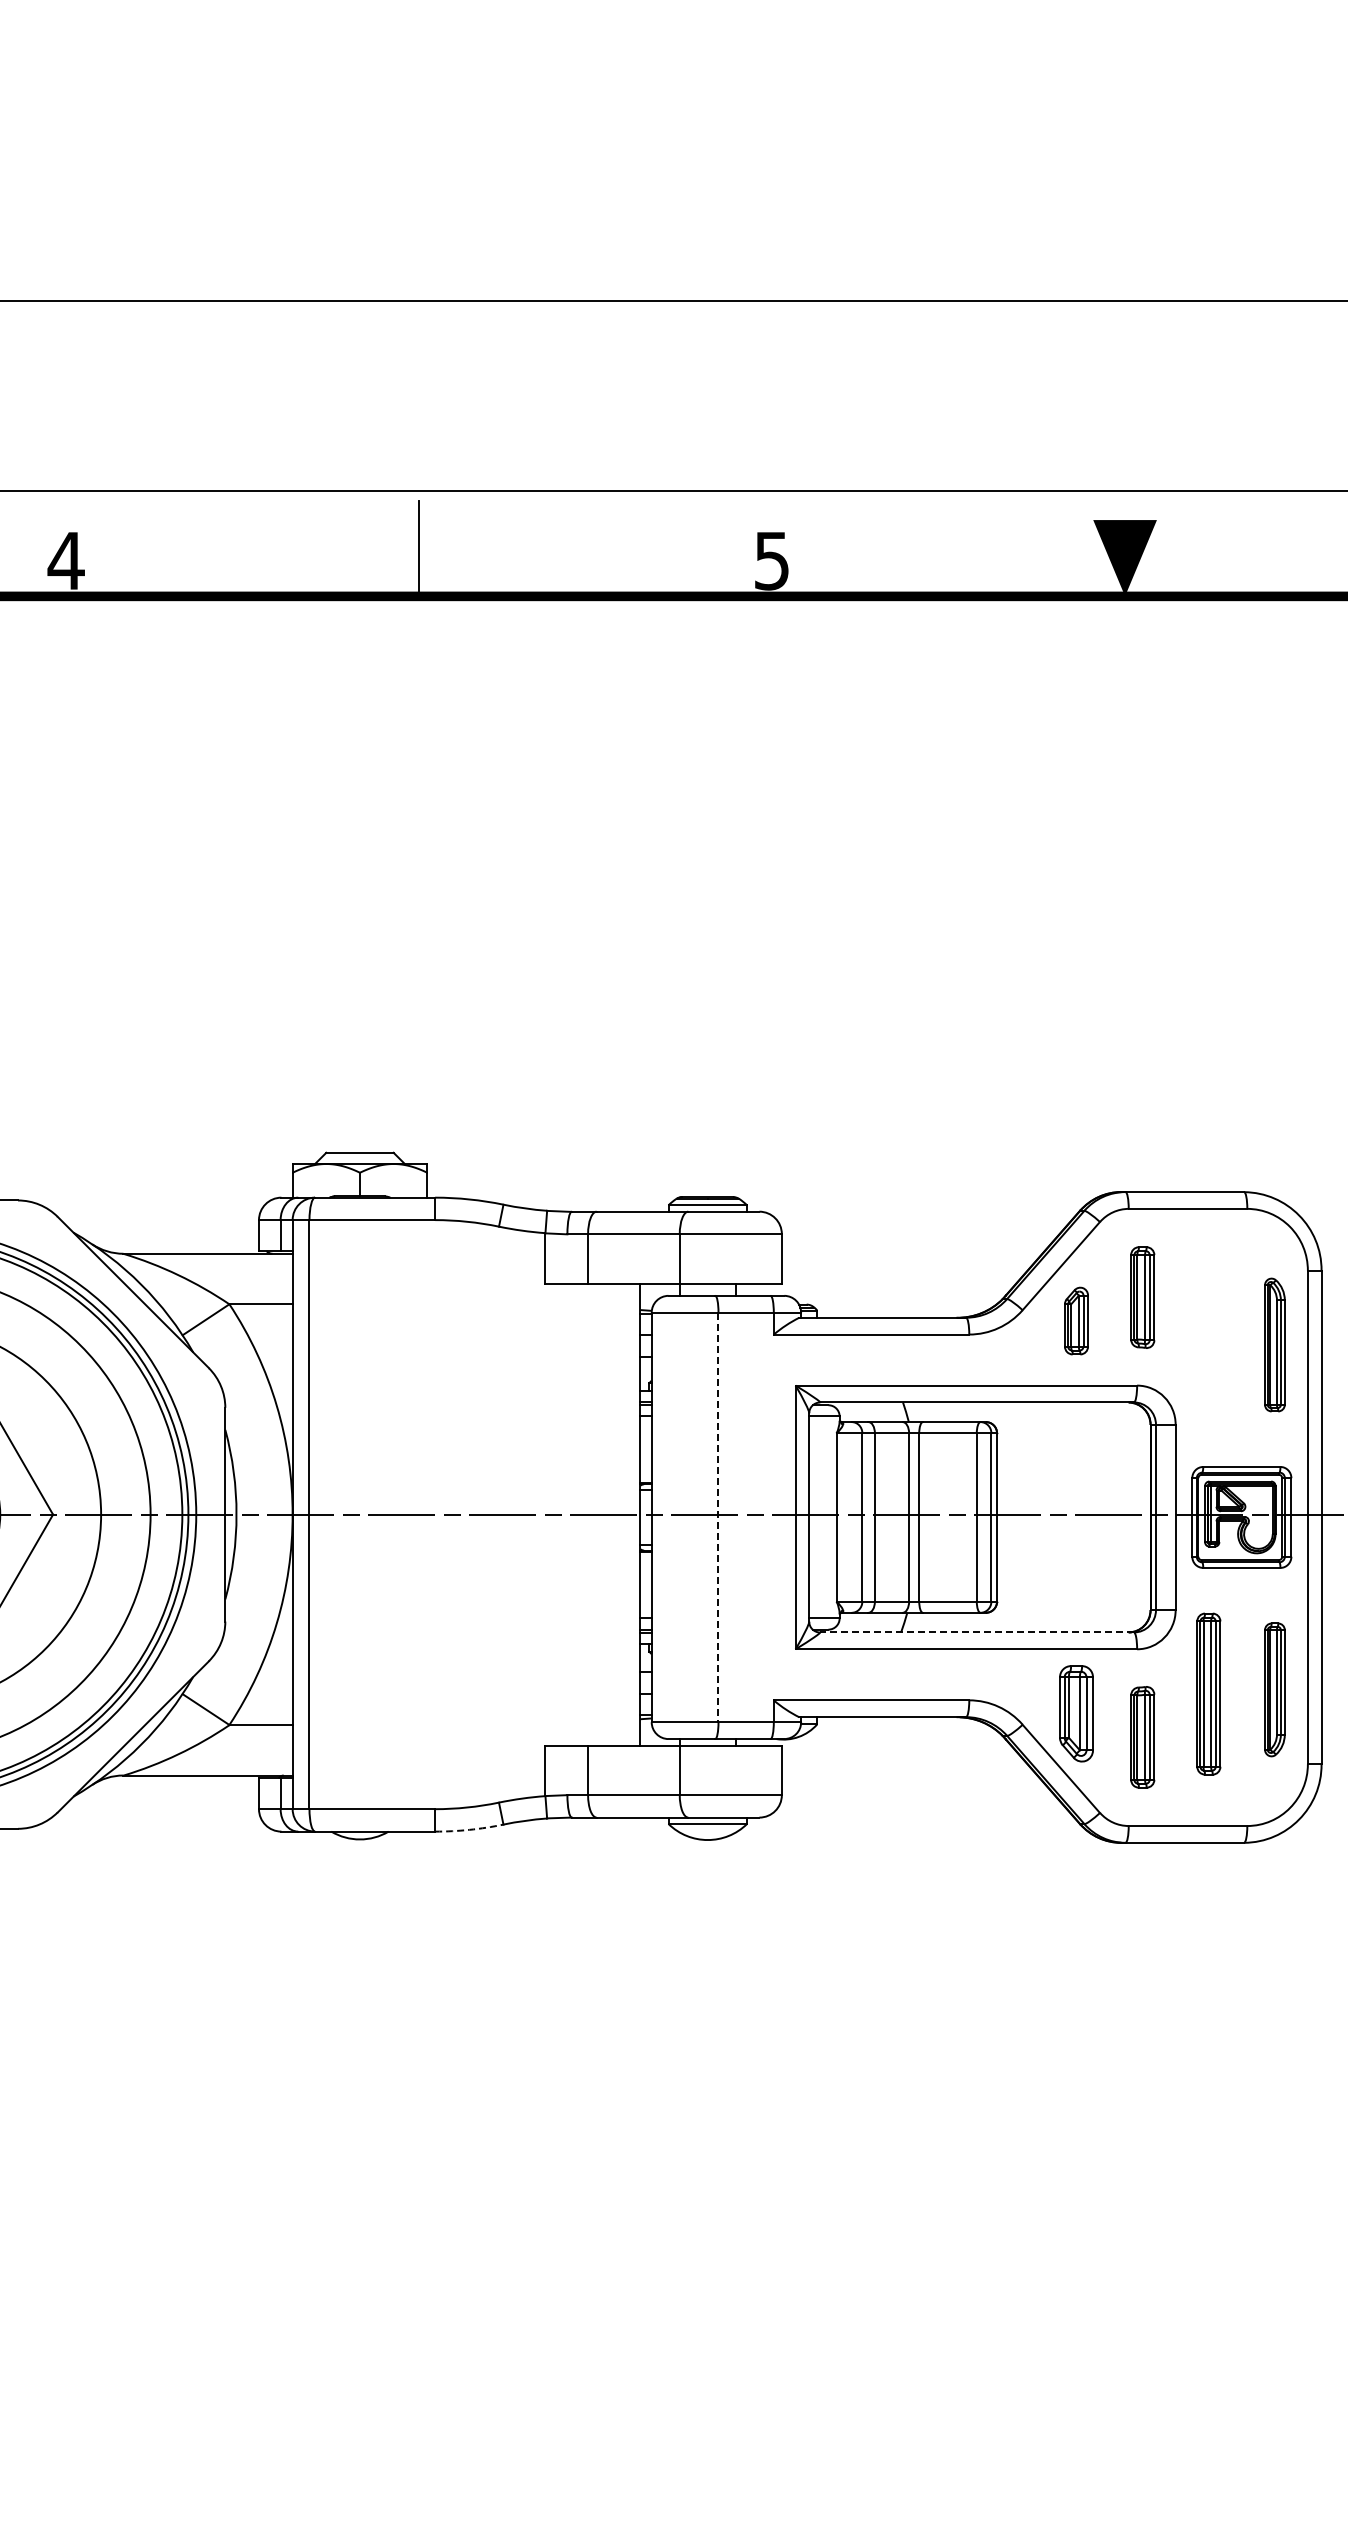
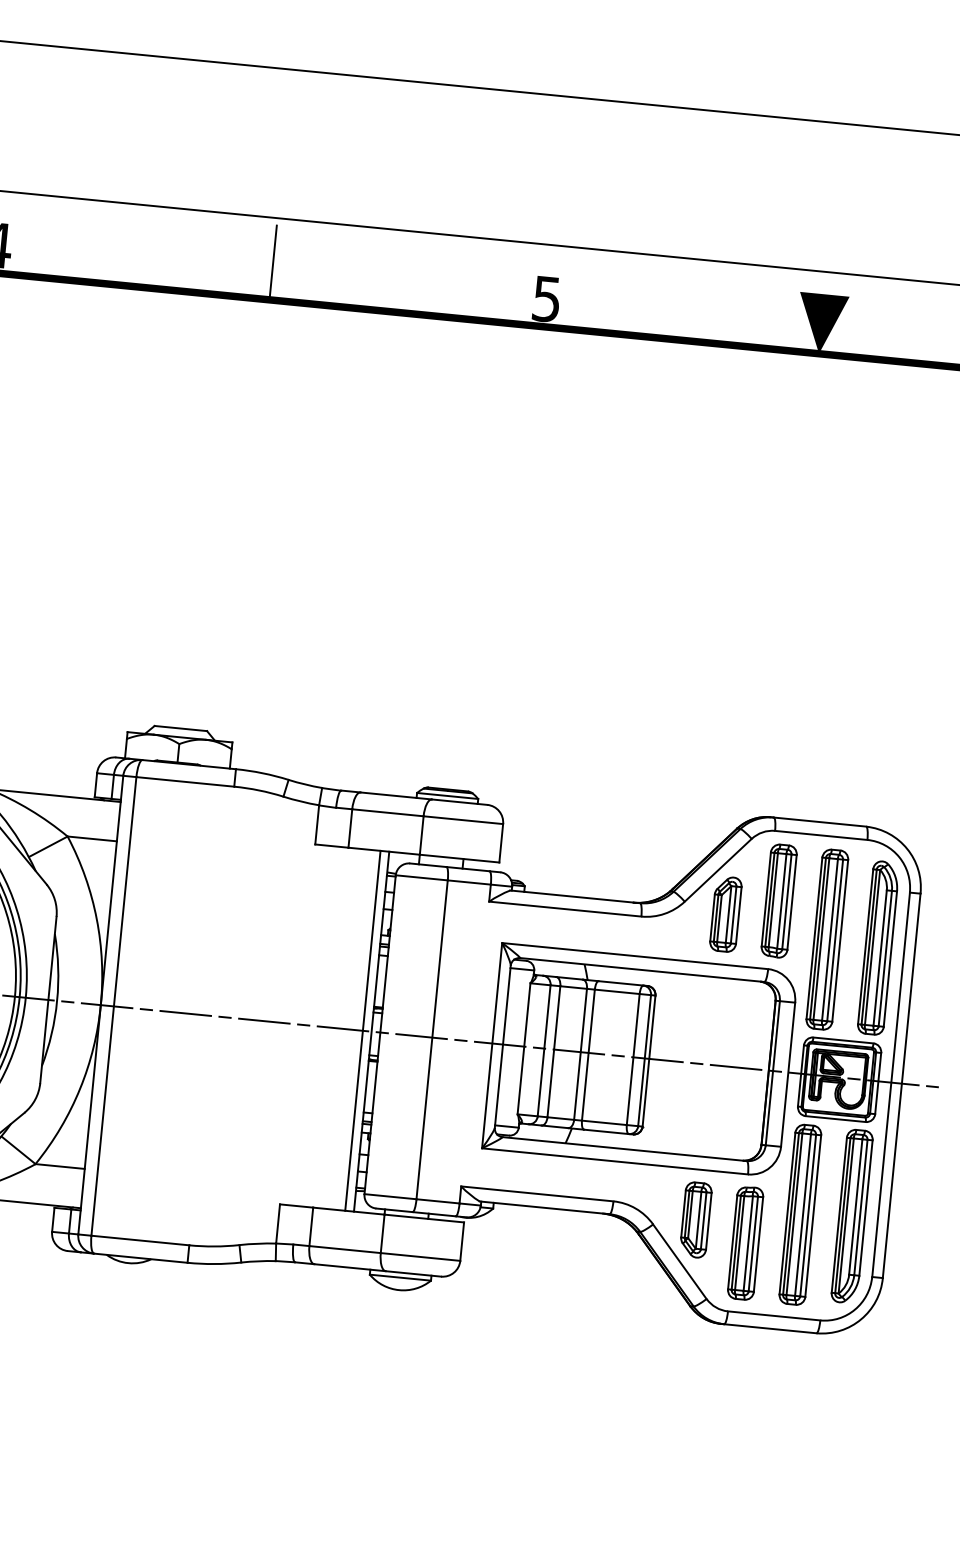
part: (1142, 1297) -> (779, 900), size x1.43
part: (1076, 1320) -> (725, 913), size x1.43
part: (1208, 1340) -> (827, 939), added
part: (1274, 1344) -> (878, 947), size x1.67
line: (629, 1514) -> (363, 1030), added
line: (718, 1517) -> (432, 1039), dashed -> solid
line: (976, 1632) -> (624, 1149), dashed -> solid
part: (1274, 1689) -> (851, 1216), size x1.67
part: (1208, 1693) -> (800, 1214), size x1.43
part: (1142, 1737) -> (745, 1243), size x1.43
arc: (469, 1829) -> (214, 1263), dashed -> solid

